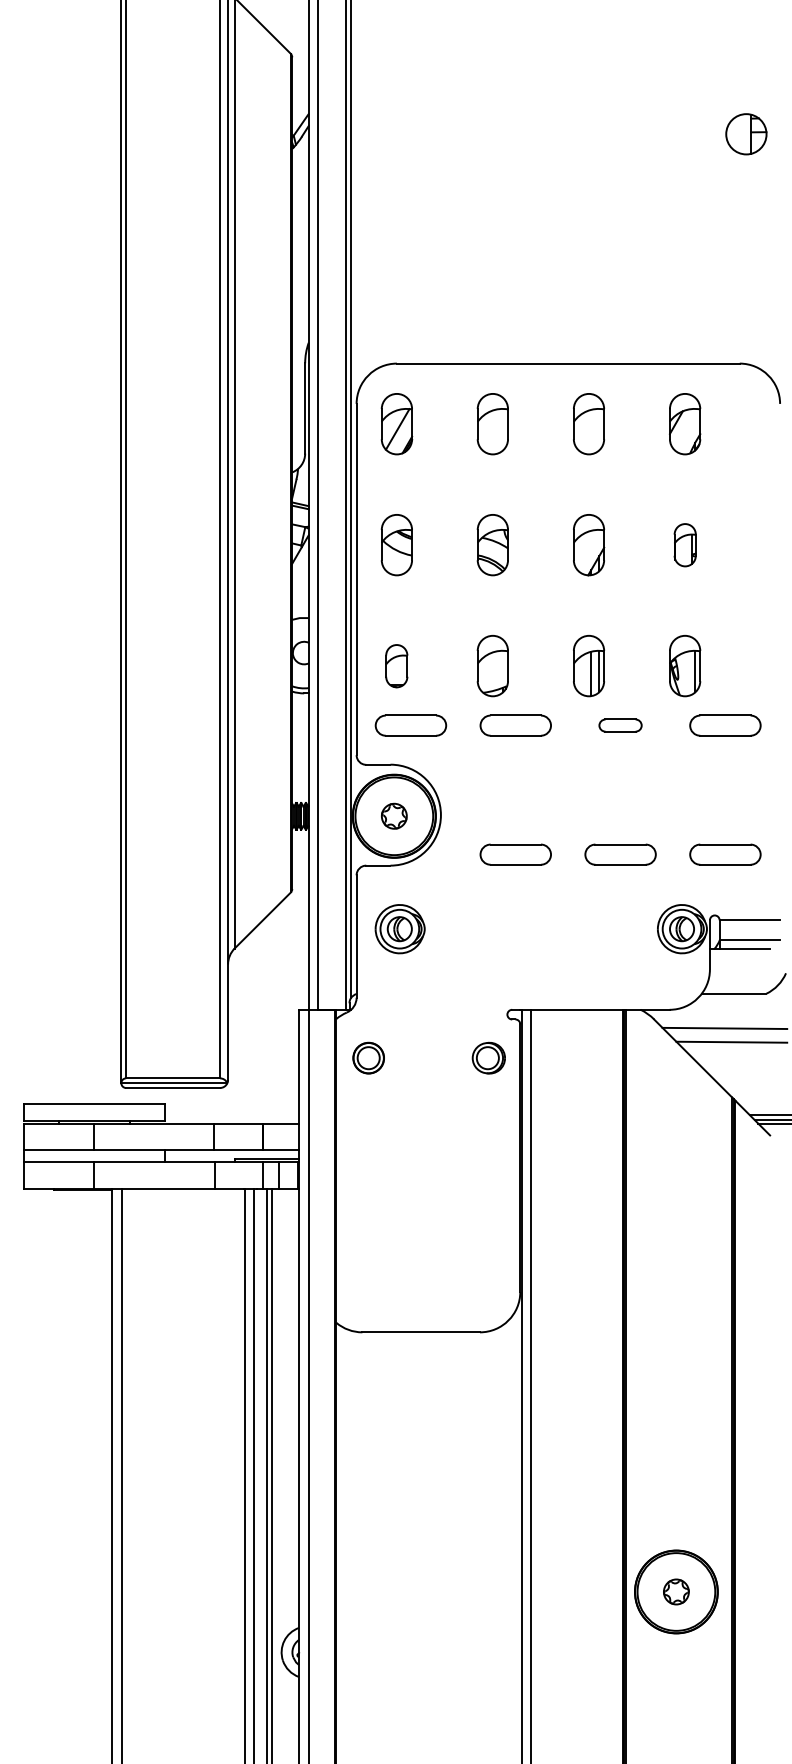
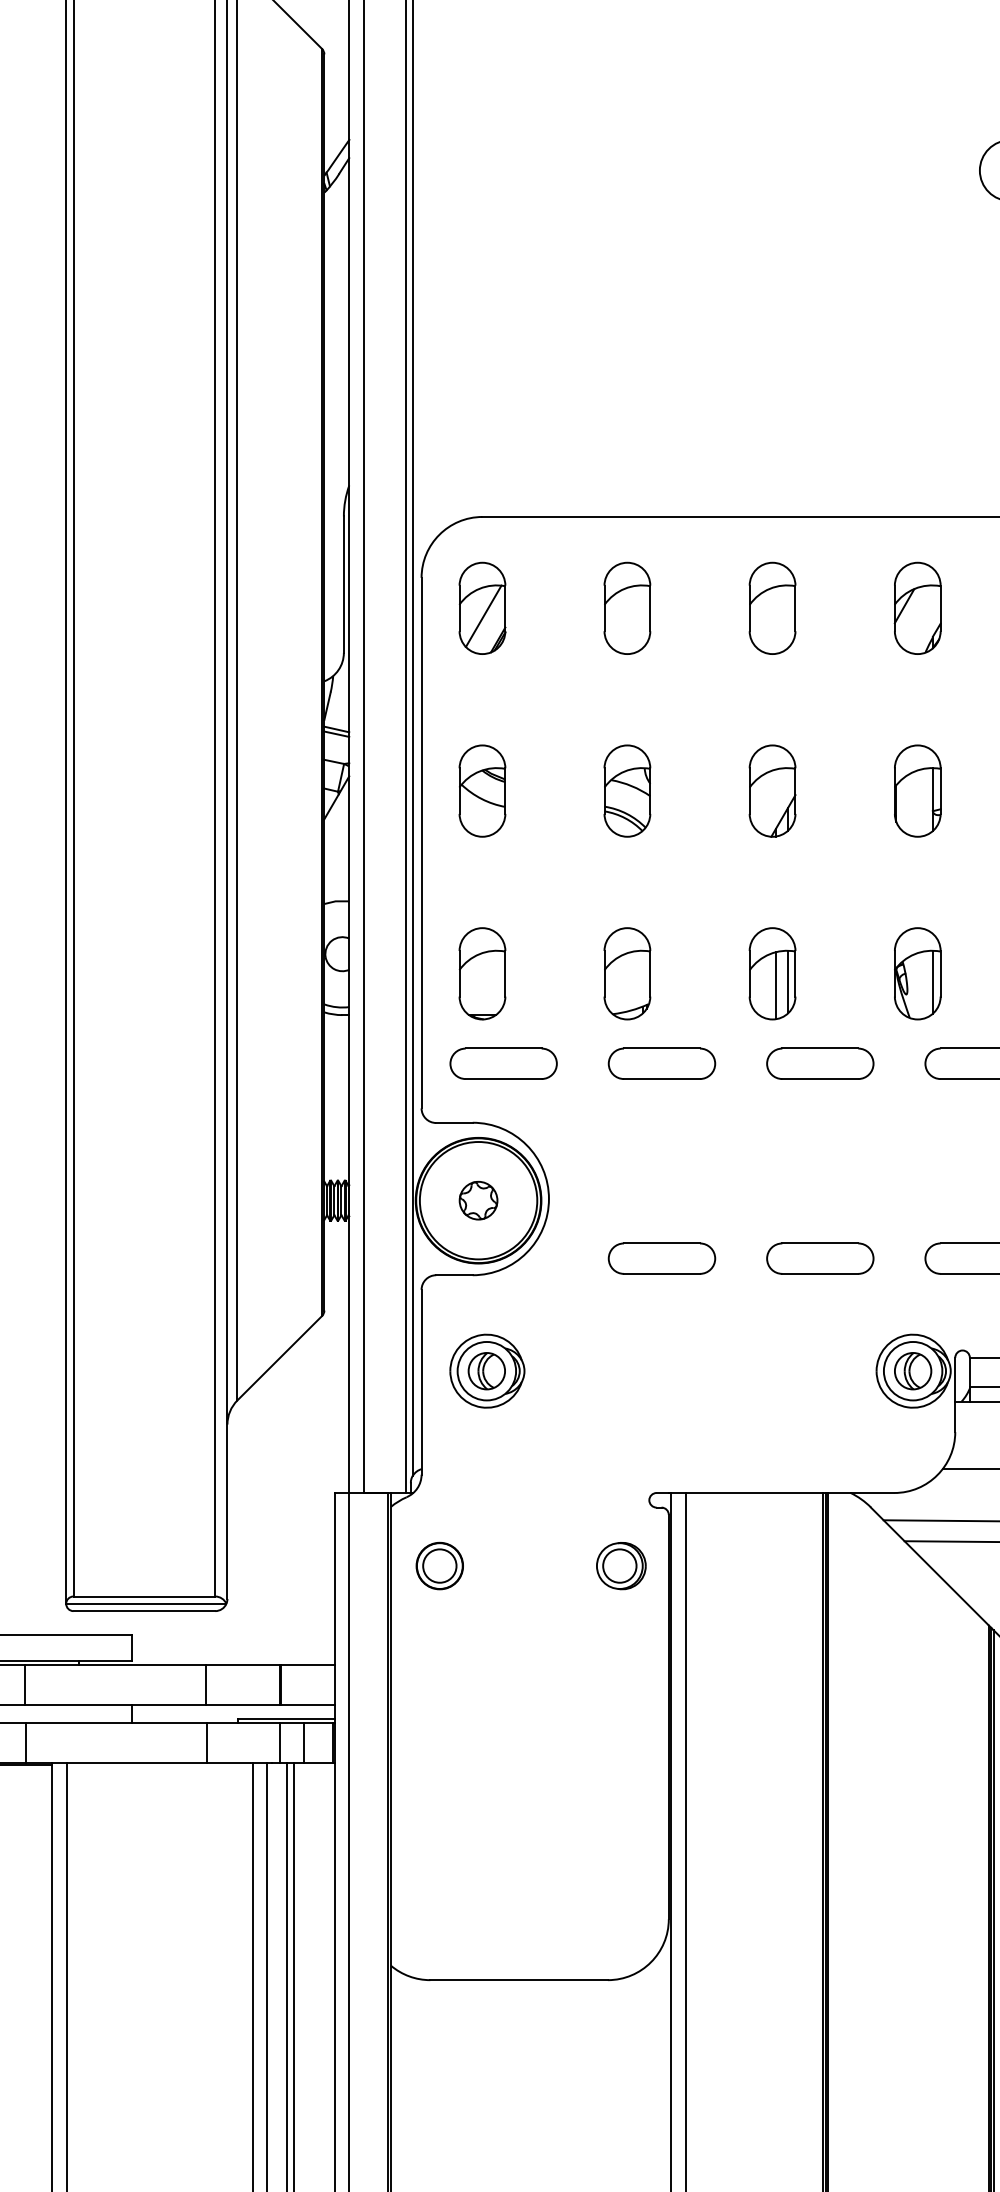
part: (685, 545) -> (918, 791), size x1.43
part: (396, 666) -> (481, 974), size x1.43
part: (620, 725) -> (820, 1063), size x1.67

